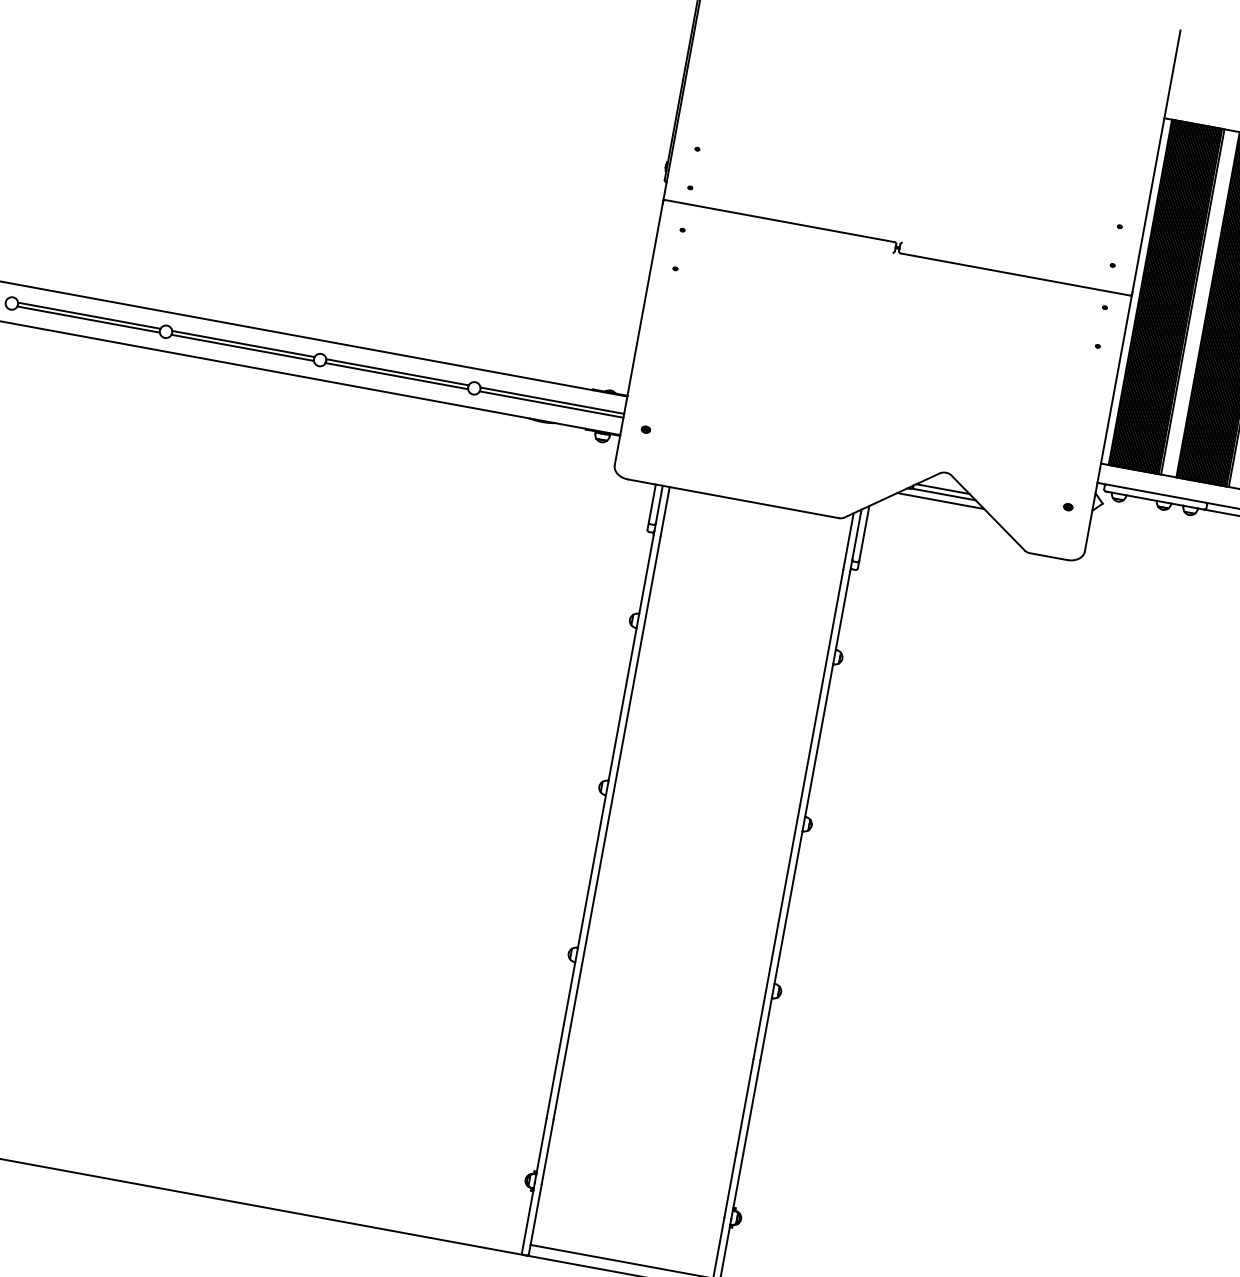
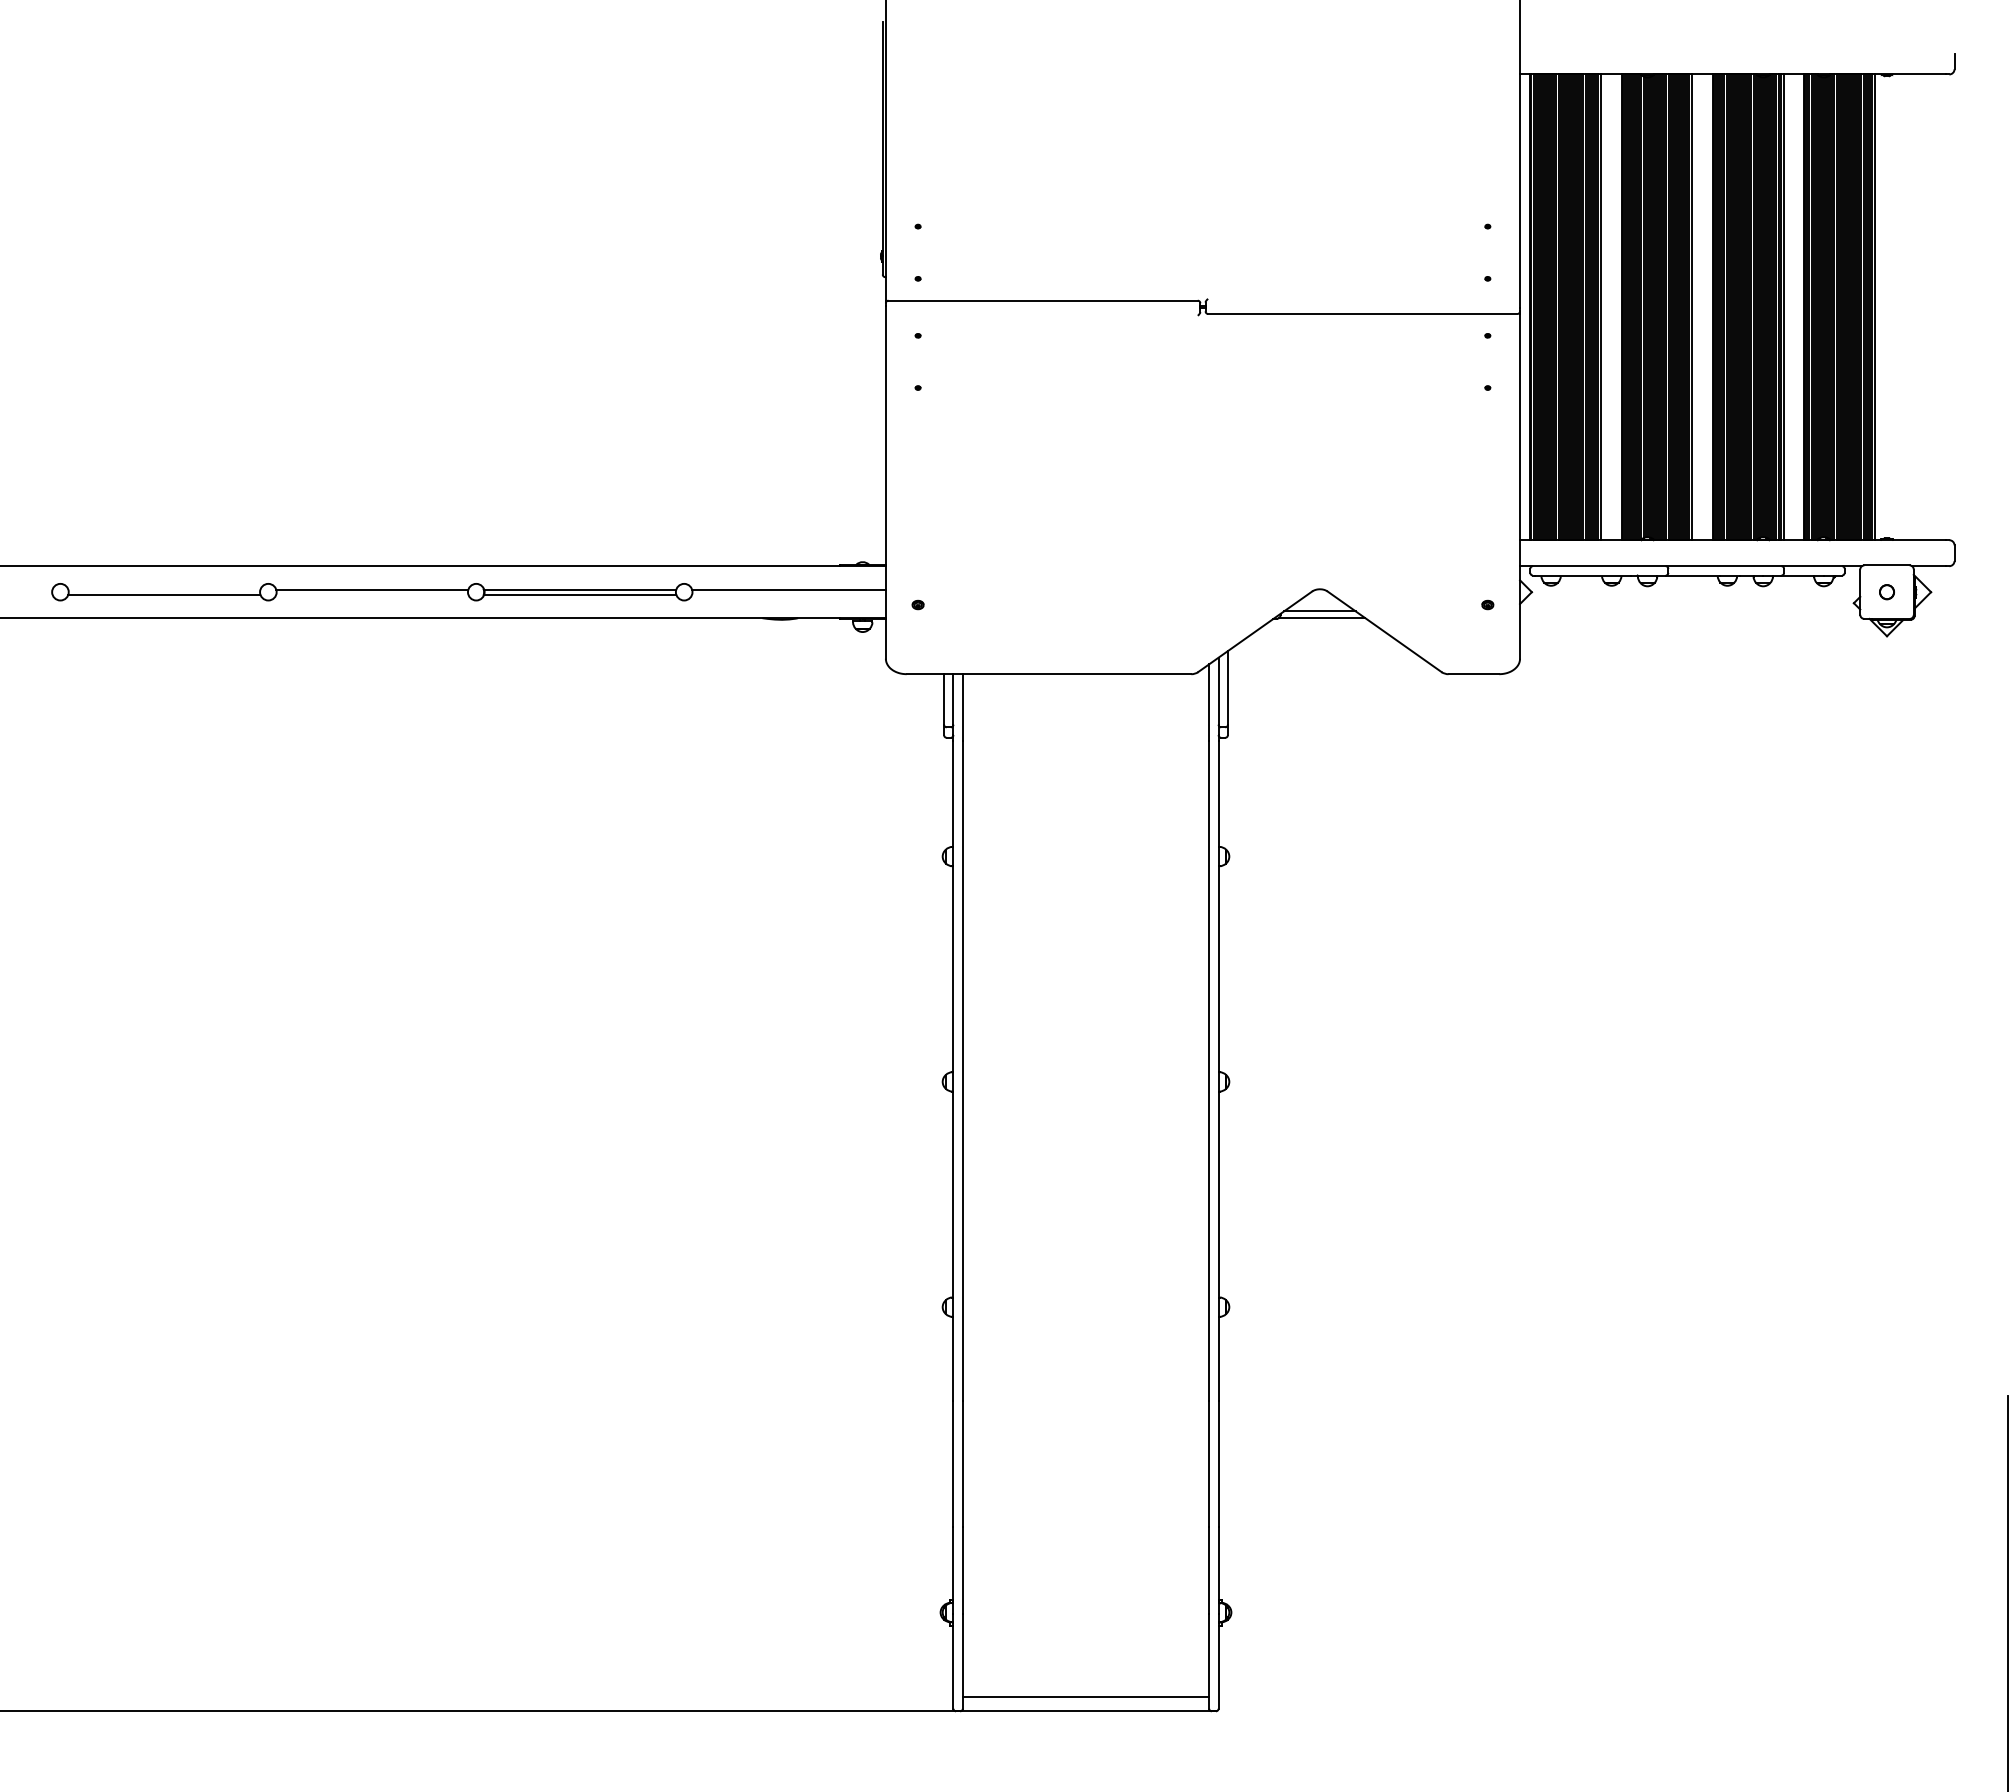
line: (89, 315) -> (164, 589), removed
line: (242, 347) -> (372, 594), removed
line: (551, 404) -> (788, 594), removed
line: (940, 501) -> (1319, 627), removed

